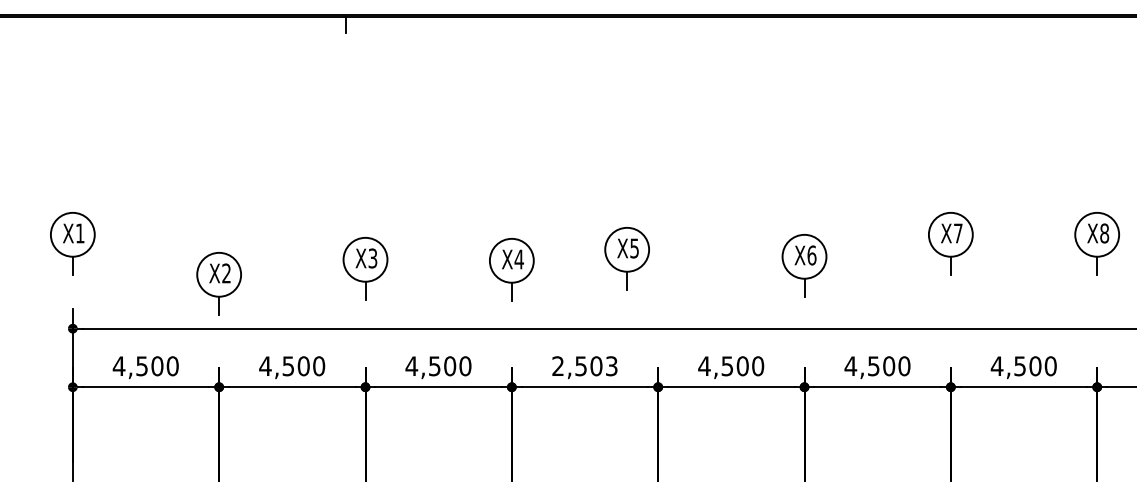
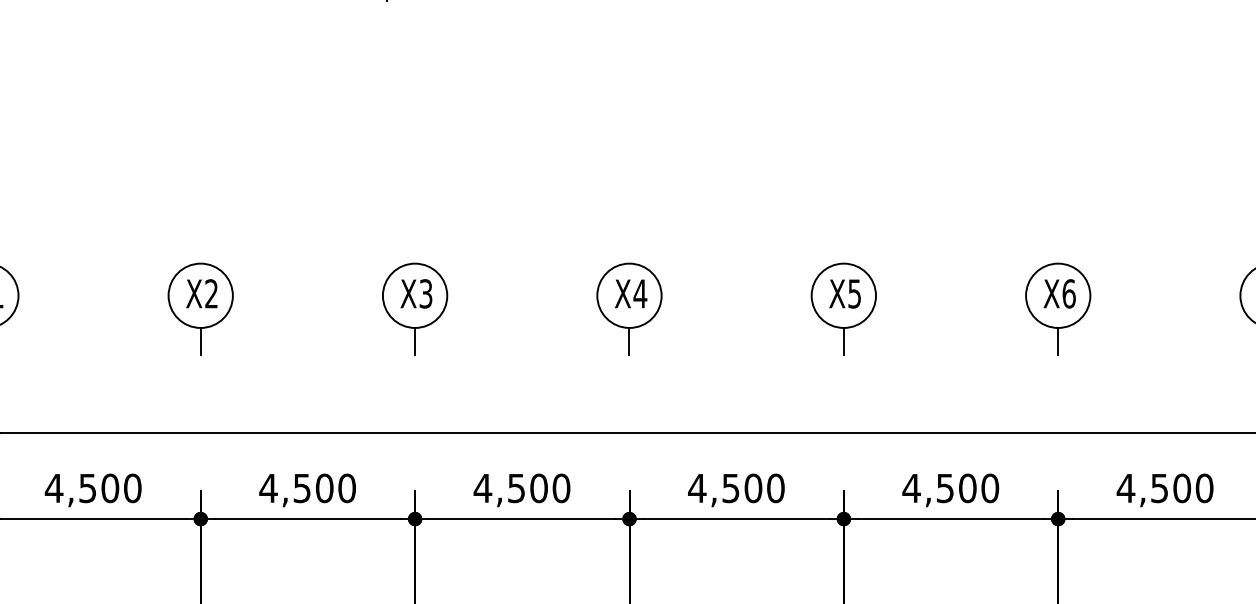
part: (626, 258) -> (842, 308), moved
part: (804, 265) -> (1058, 308), moved
part: (365, 268) -> (415, 308), moved
part: (511, 269) -> (628, 308), moved
part: (218, 283) -> (199, 308), moved
text: (584, 366) -> (735, 488), 2,503 -> 4,500

